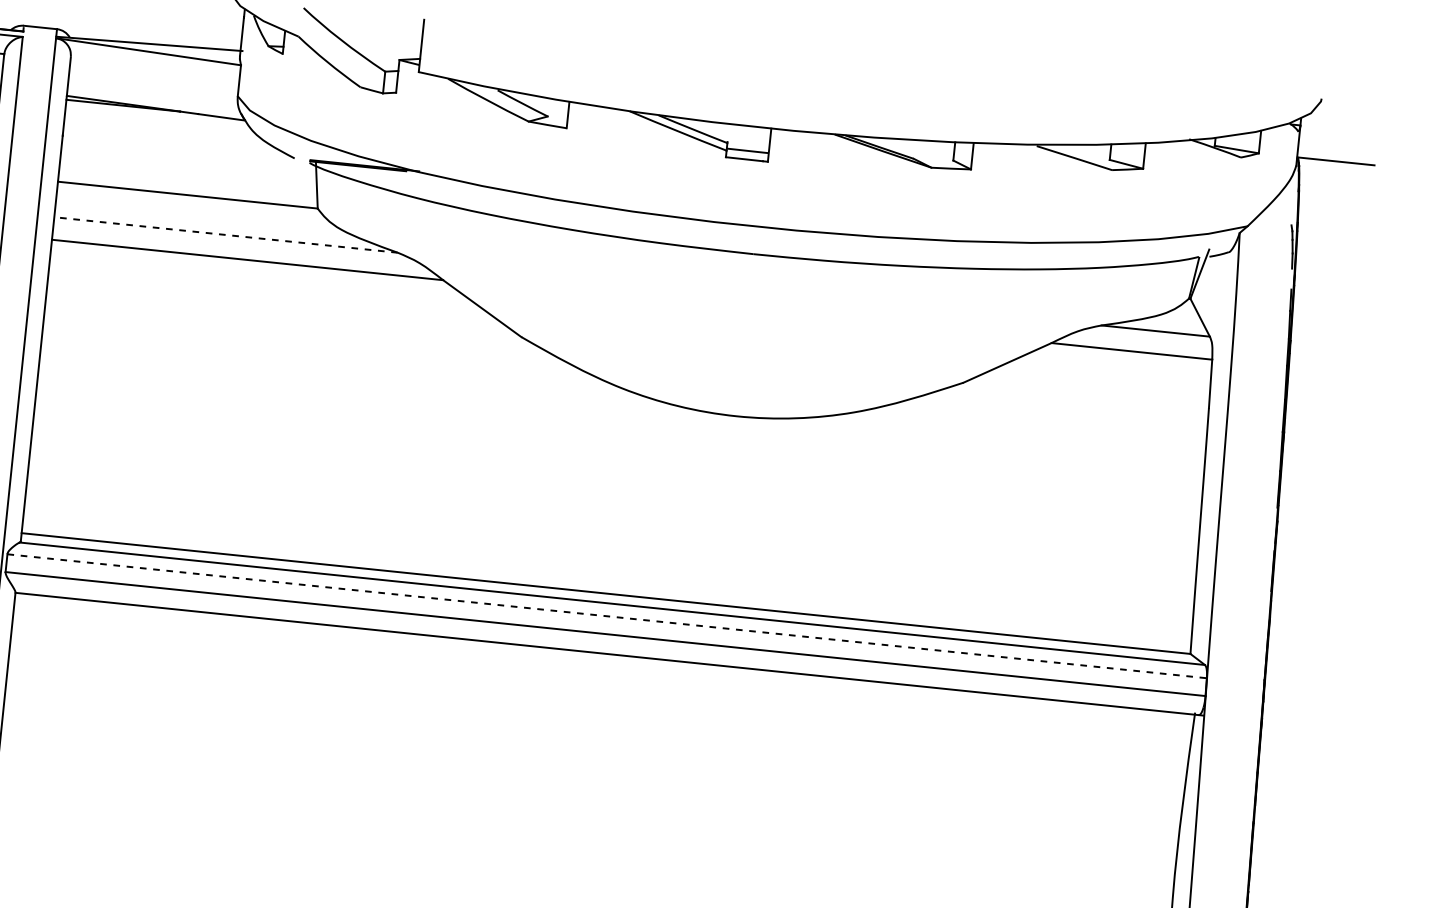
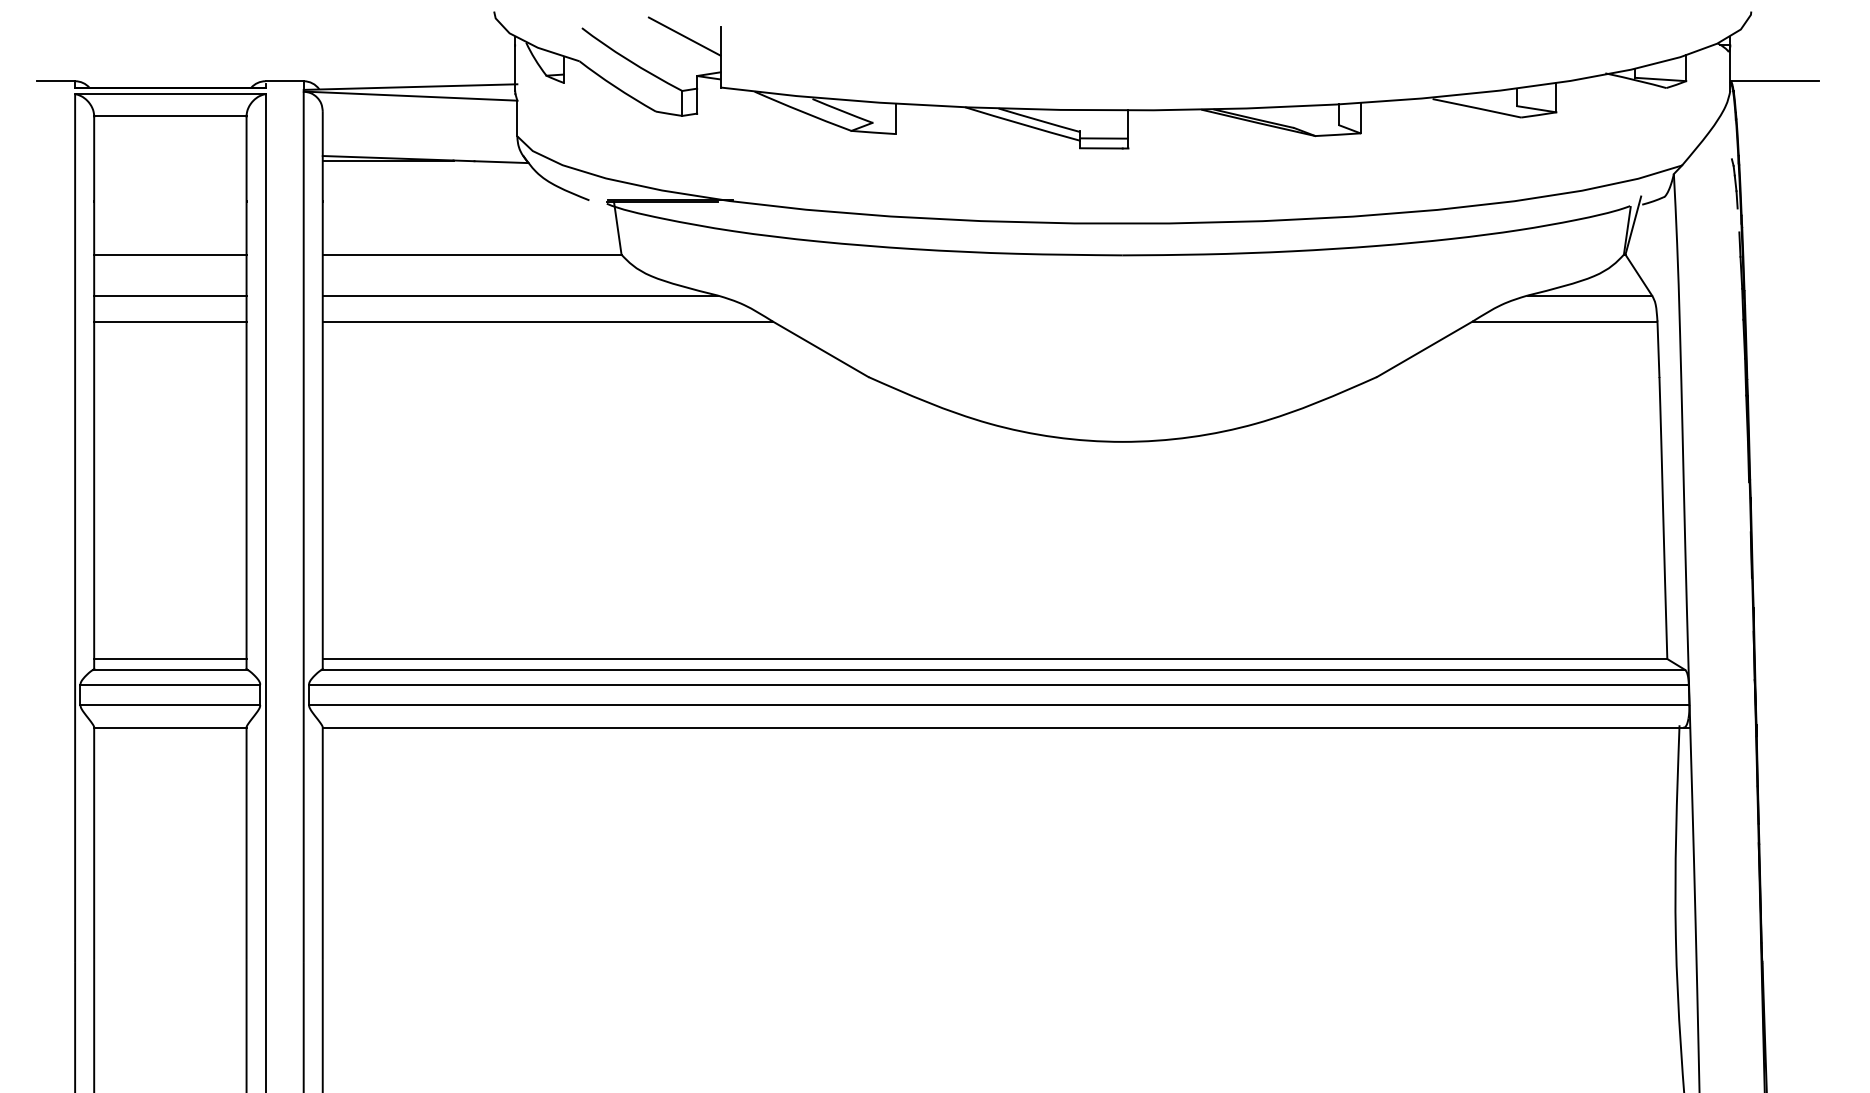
line: (392, 24) -> (684, 36), added
line: (226, 234) -> (520, 295), dashed -> solid
line: (606, 616) -> (998, 684), dashed -> solid

